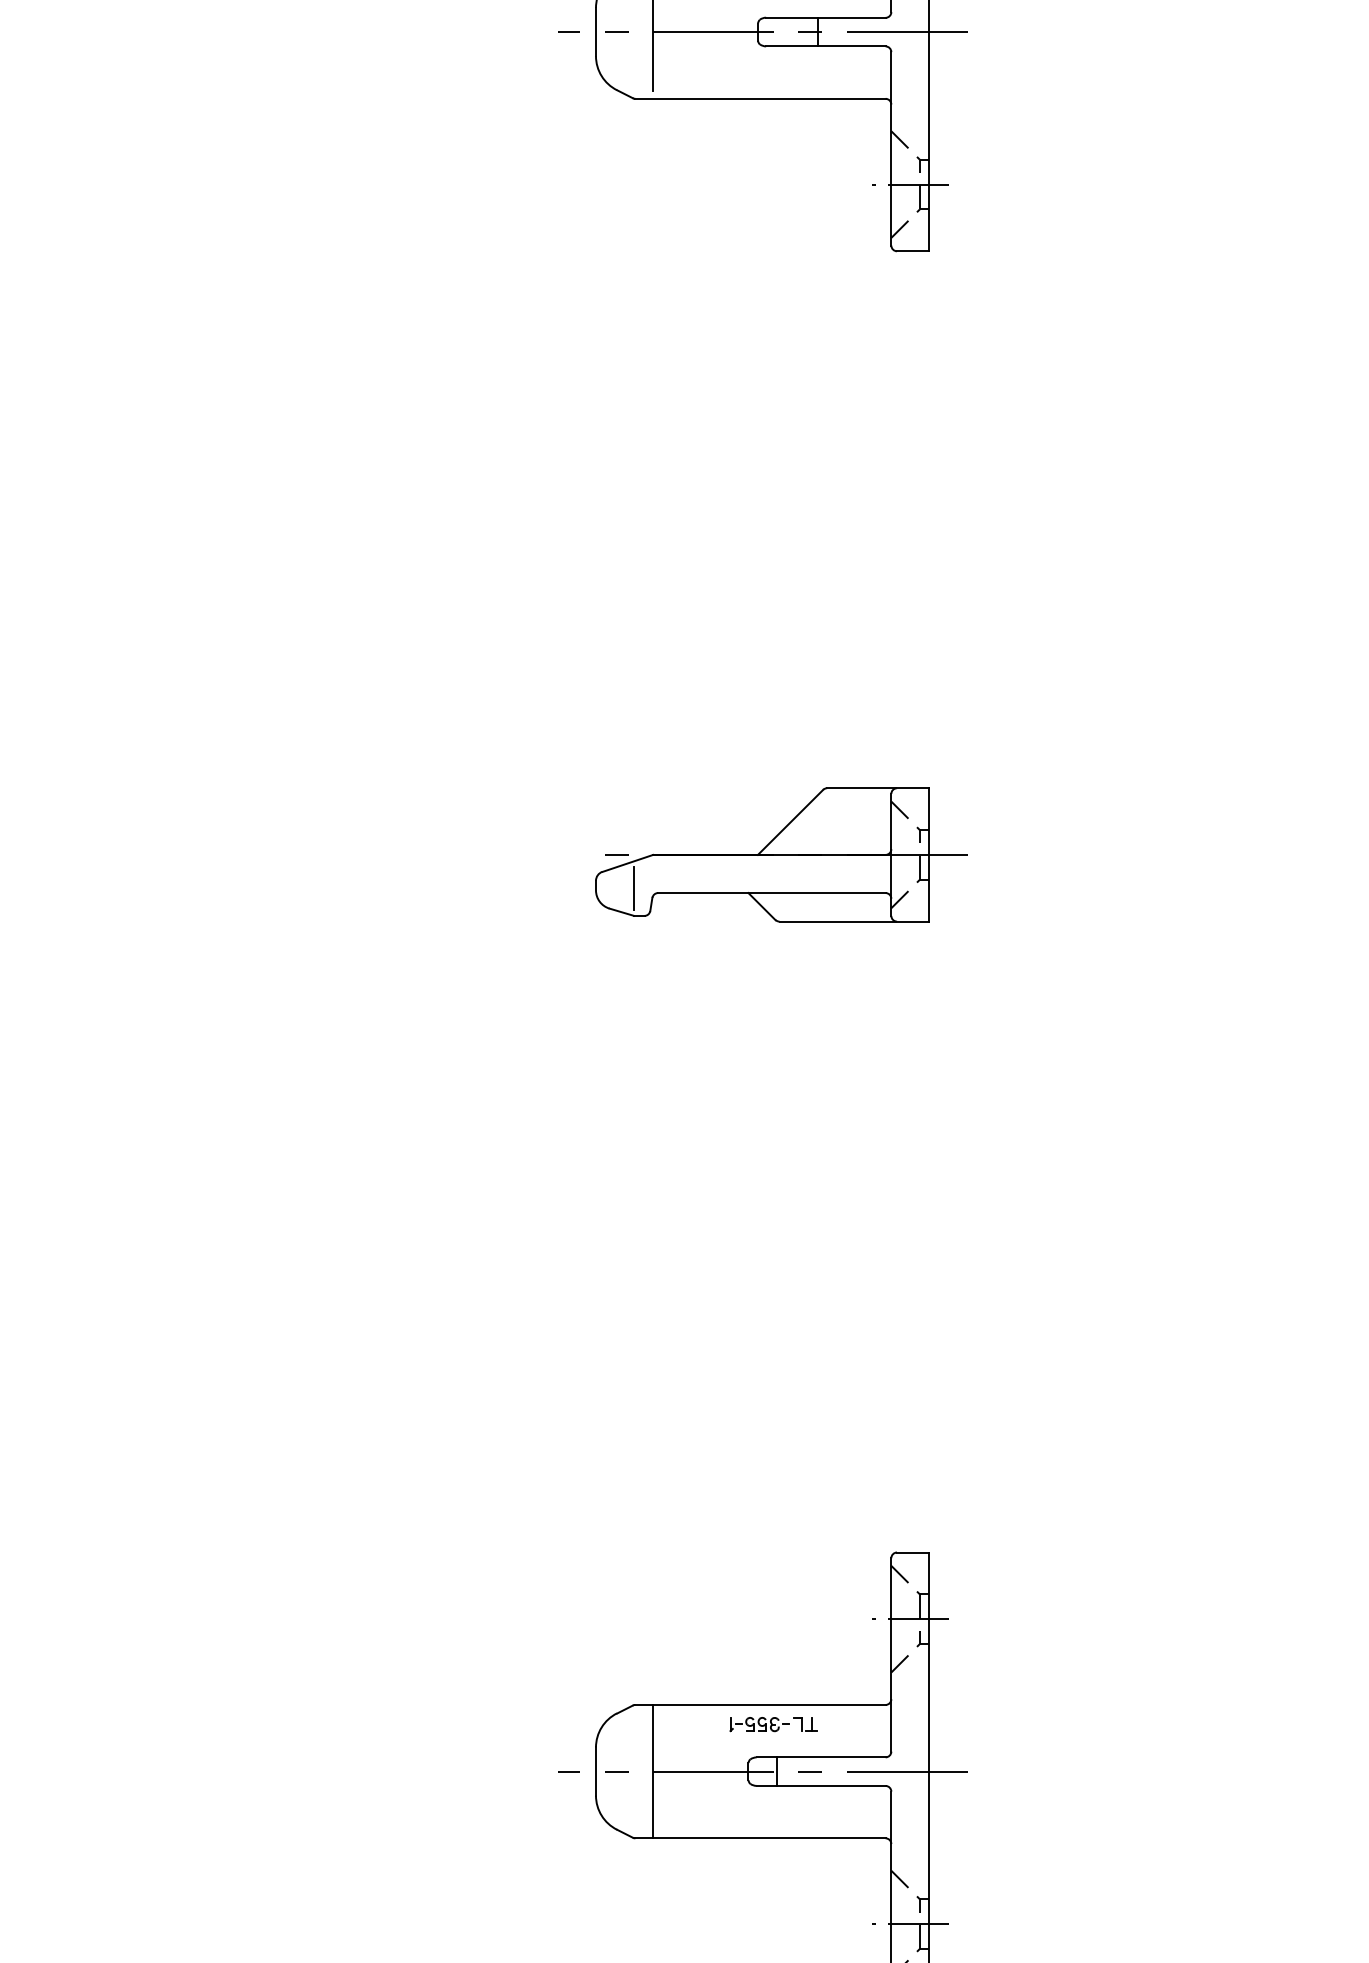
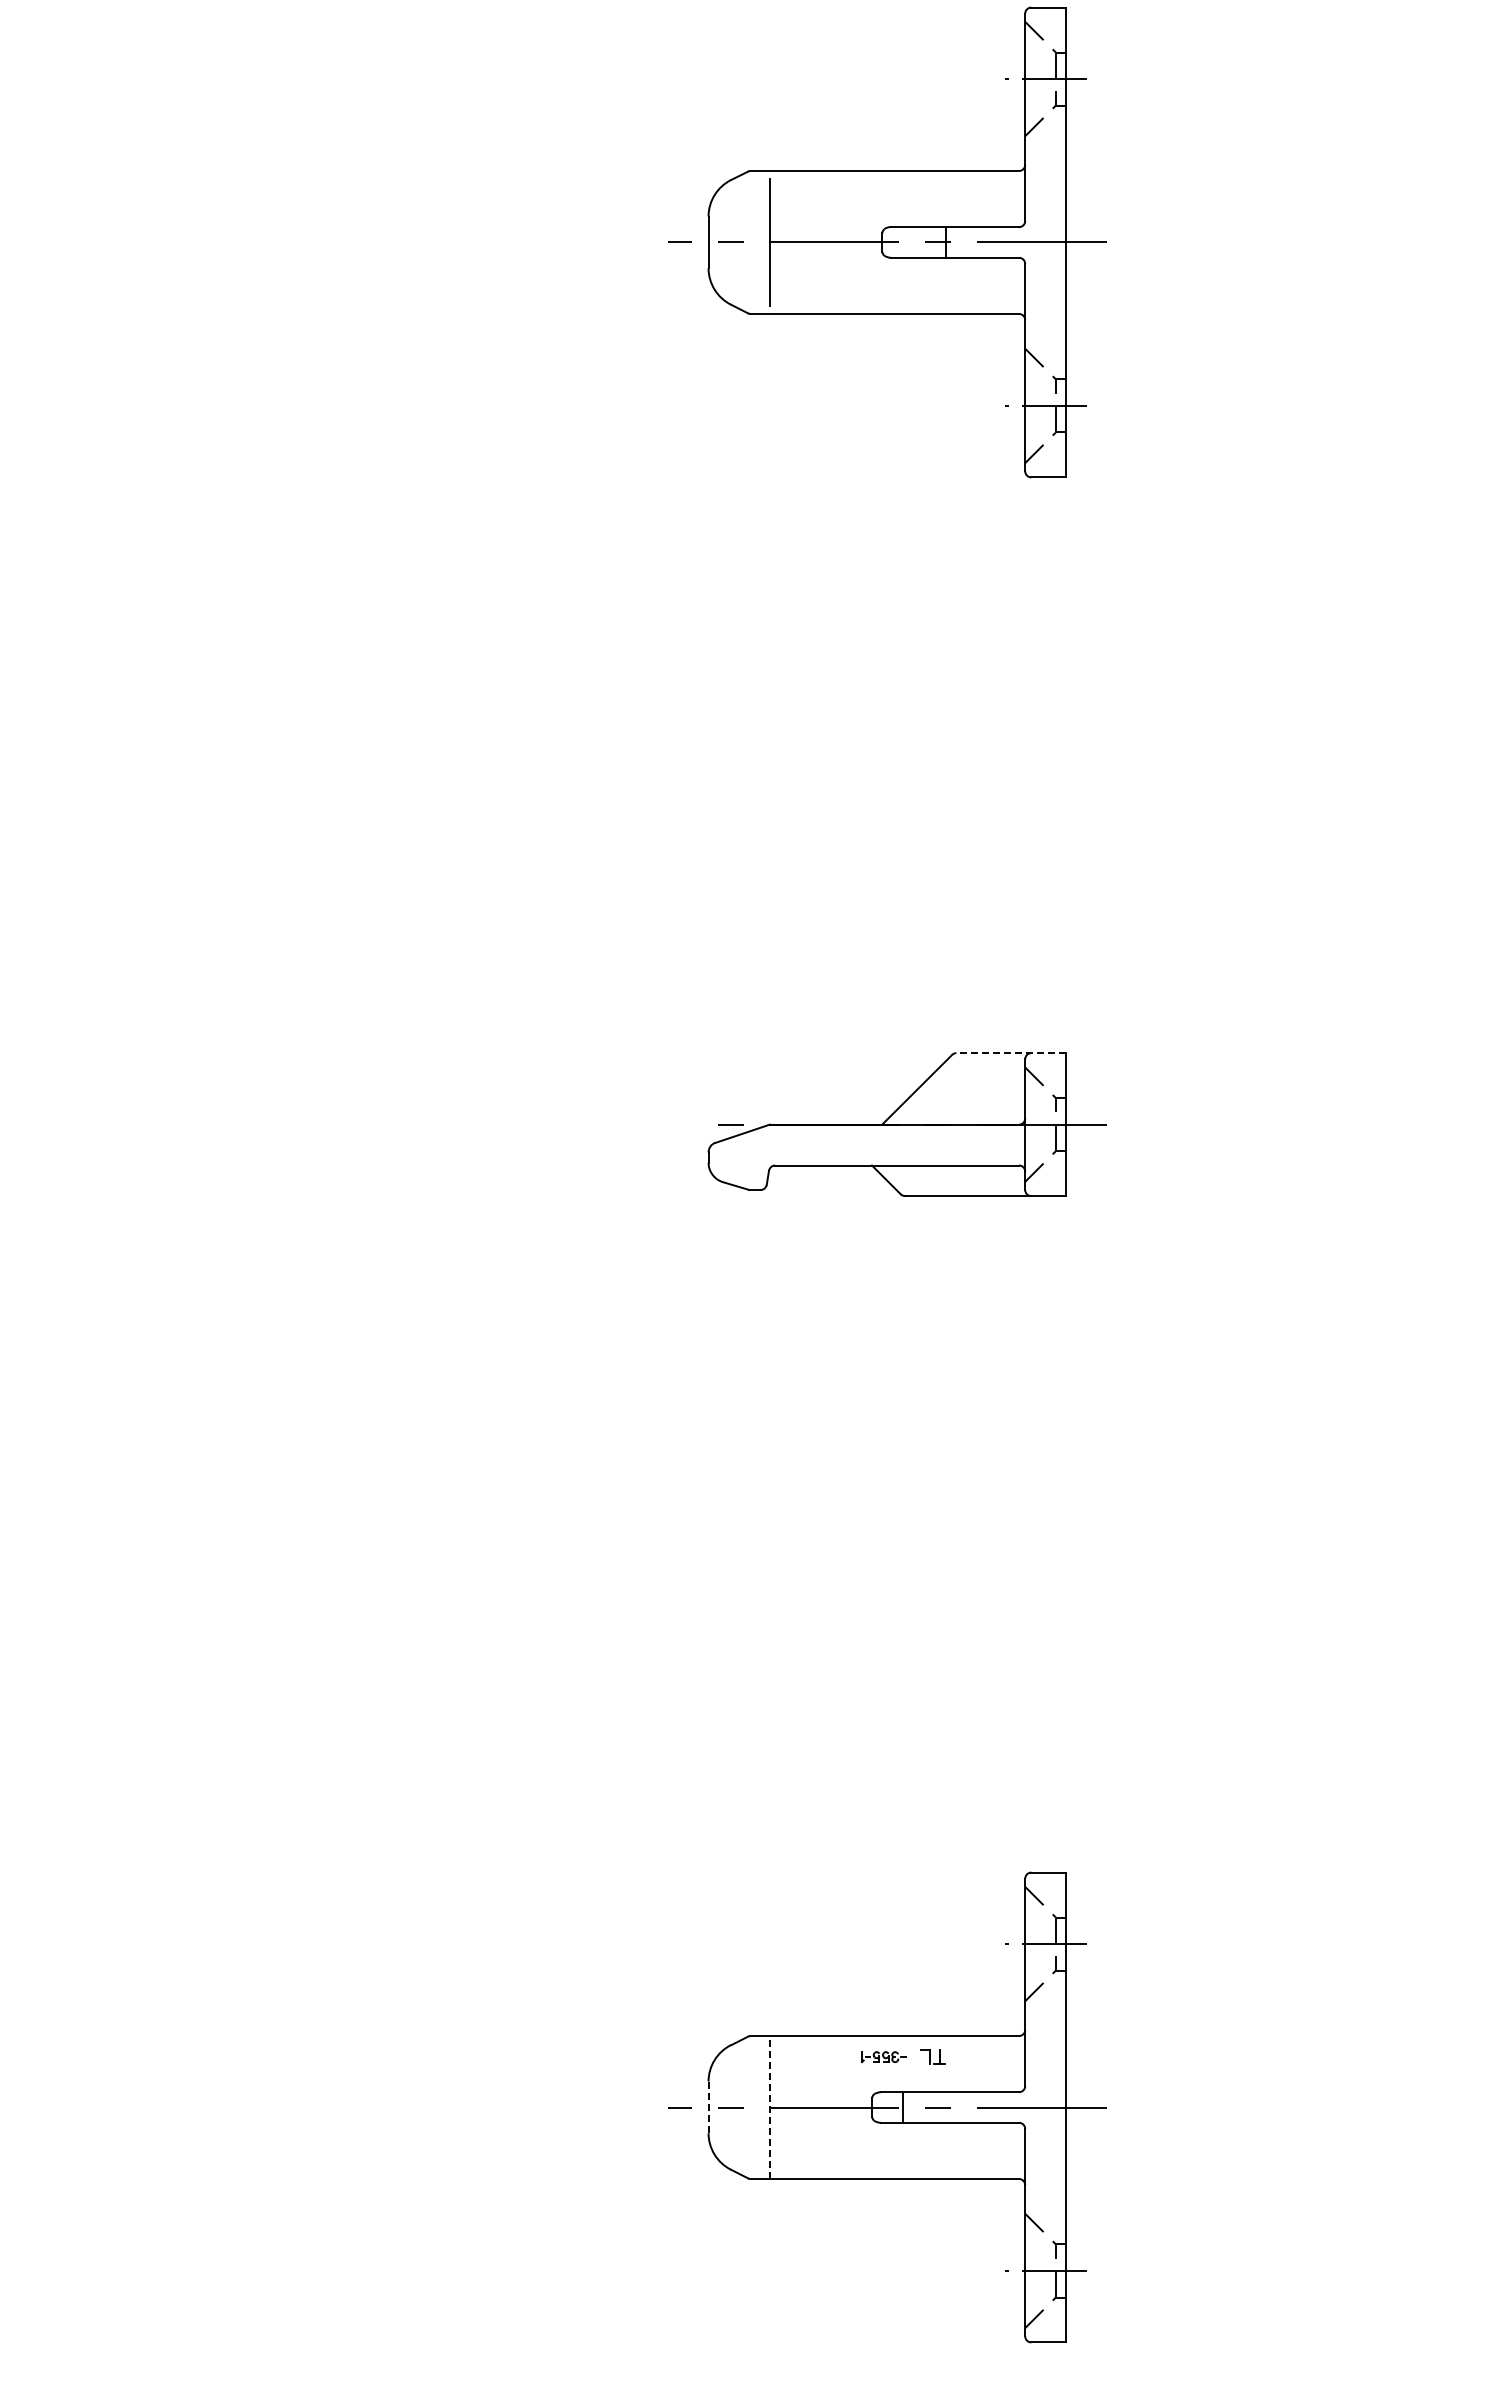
line: (878, 788) -> (1011, 1053), solid -> dashed
line: (634, 888) -> (749, 1160), removed
part: (759, 1725) -> (883, 2057), size x0.7
line: (595, 1771) -> (708, 2107), solid -> dashed
line: (652, 1771) -> (769, 2107), solid -> dashed

